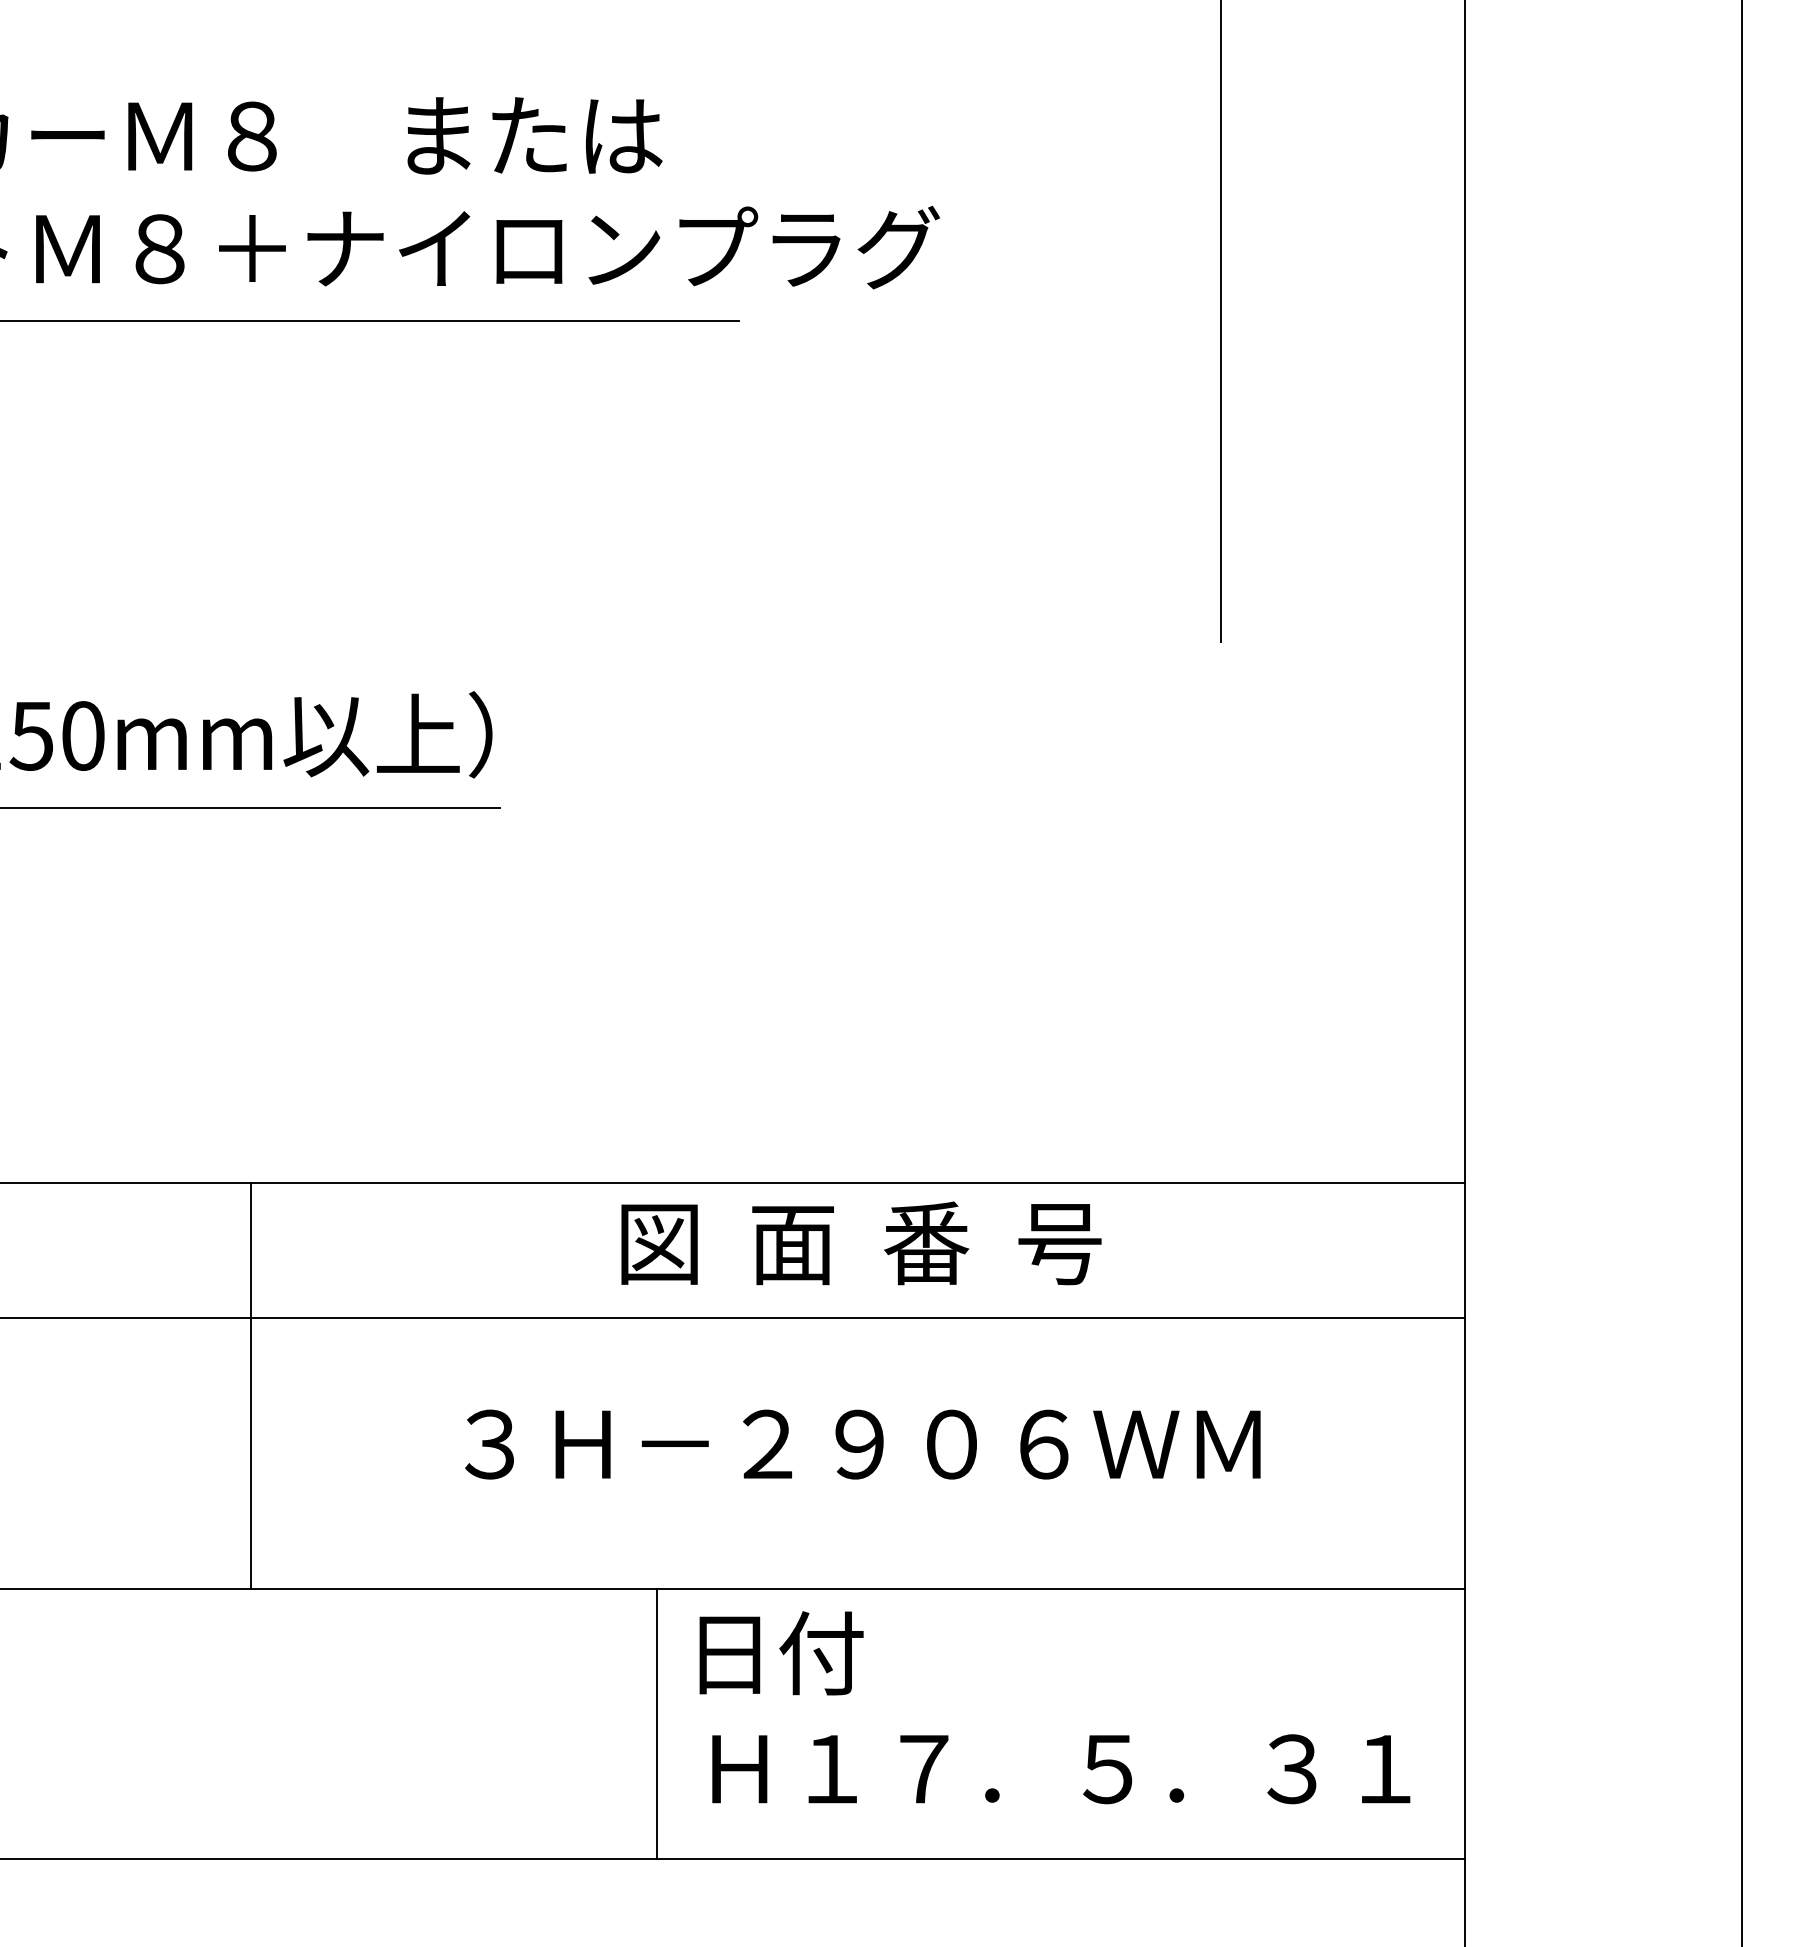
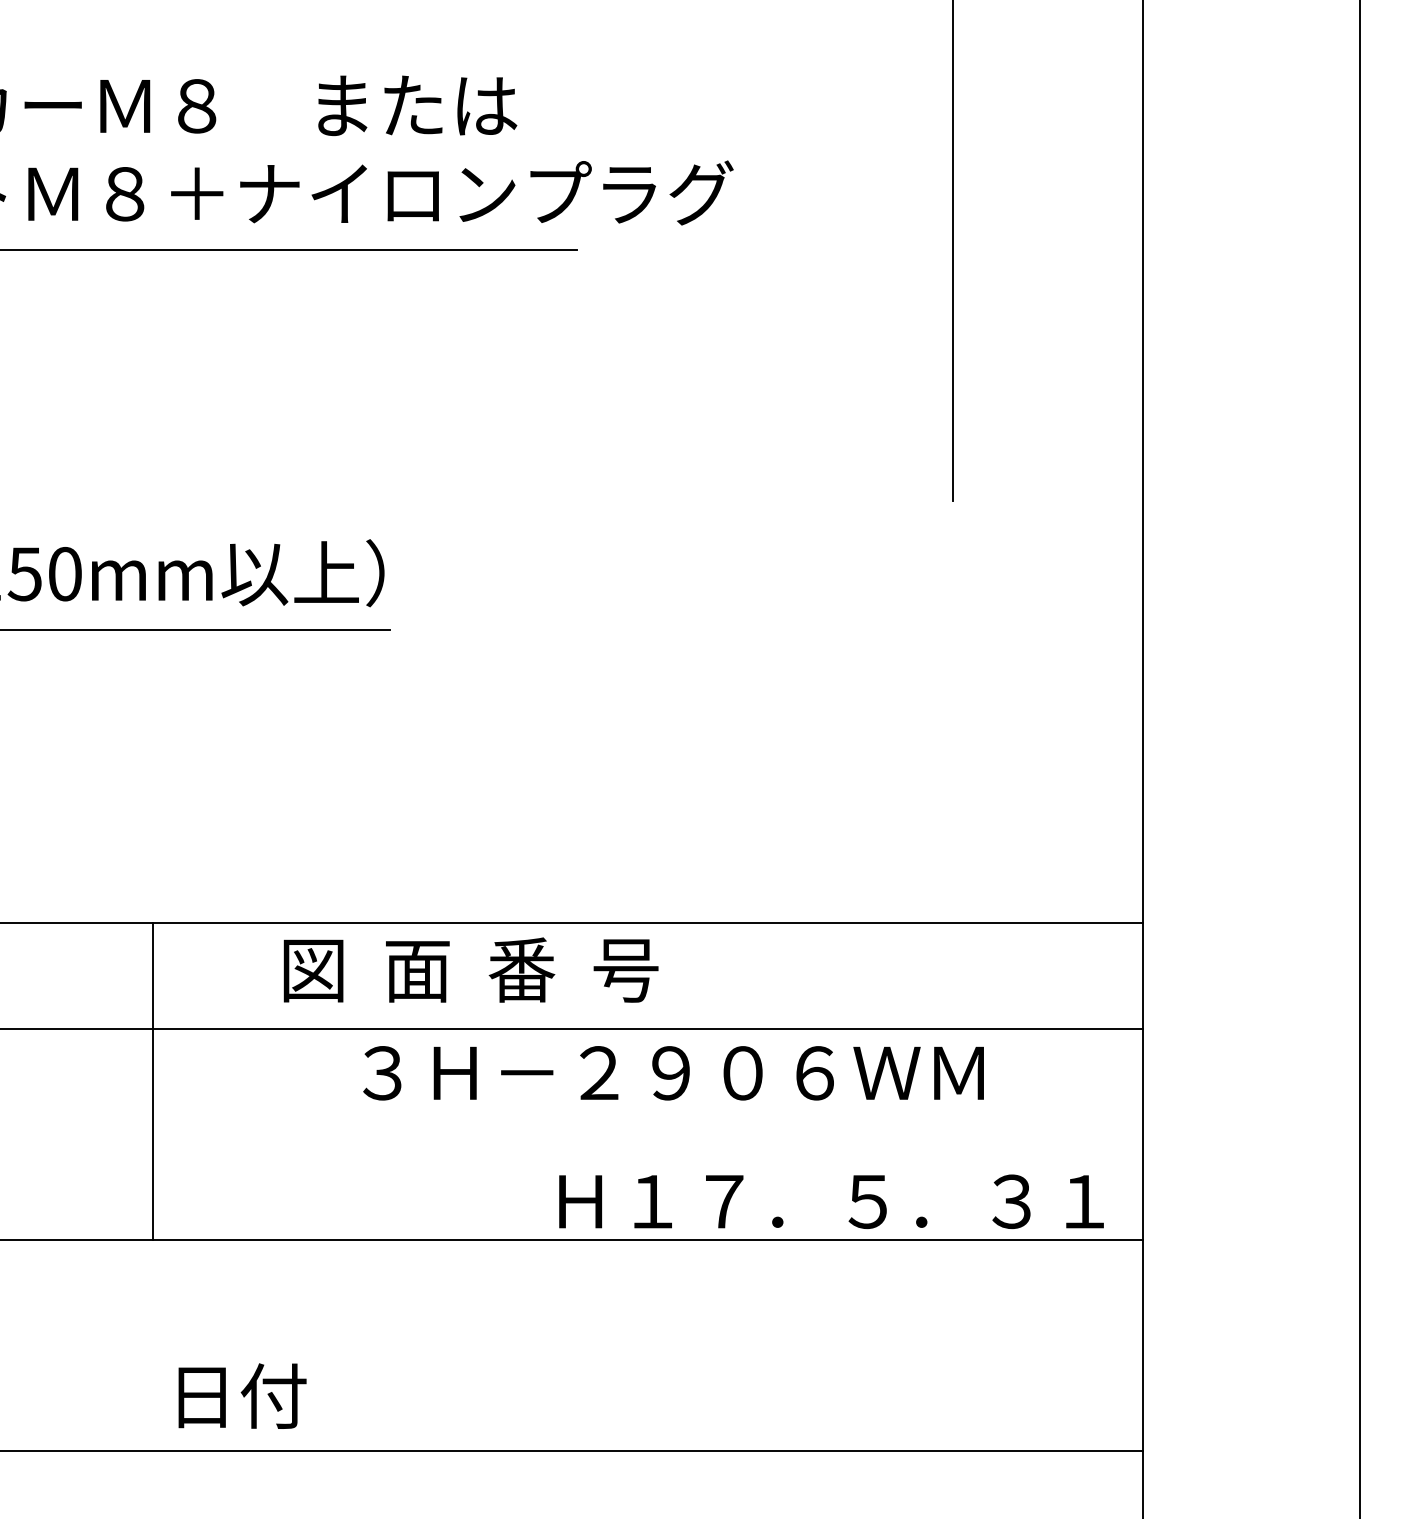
text: (861, 1243) -> (471, 970), moved
line: (251, 1385) -> (153, 1081), moved
text: (862, 1444) -> (673, 1073), moved
text: (781, 1653) -> (242, 1396), moved
line: (656, 1723) -> (512, 1344), removed
text: (1061, 1769) -> (831, 1201), moved

